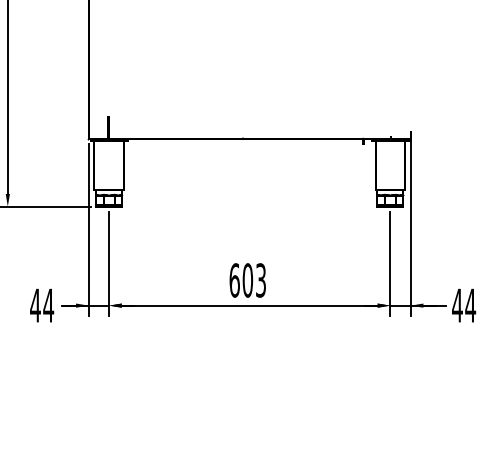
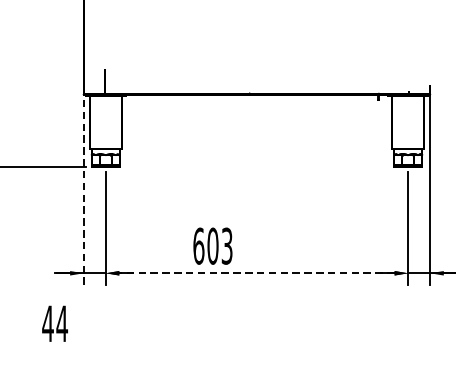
line: (88, 230) -> (83, 192), solid -> dashed
text: (247, 280) -> (212, 246), moved
text: (42, 305) -> (55, 323), moved
line: (249, 305) -> (256, 273), solid -> dashed

